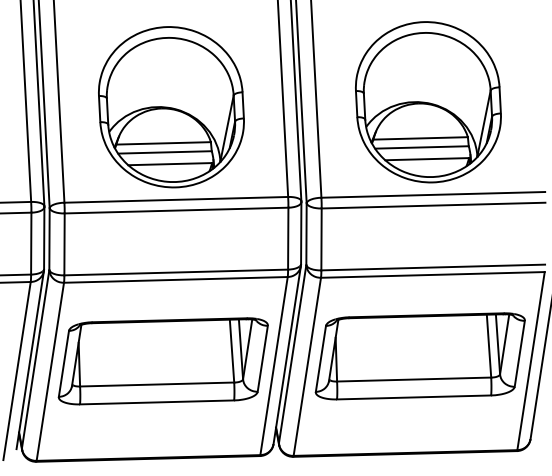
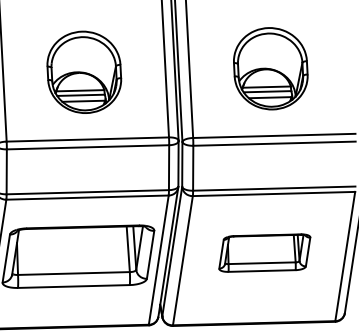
part: (428, 102) -> (270, 68), size x0.7
part: (171, 107) -> (84, 72), size x0.7
part: (419, 356) -> (264, 253), size x0.6

